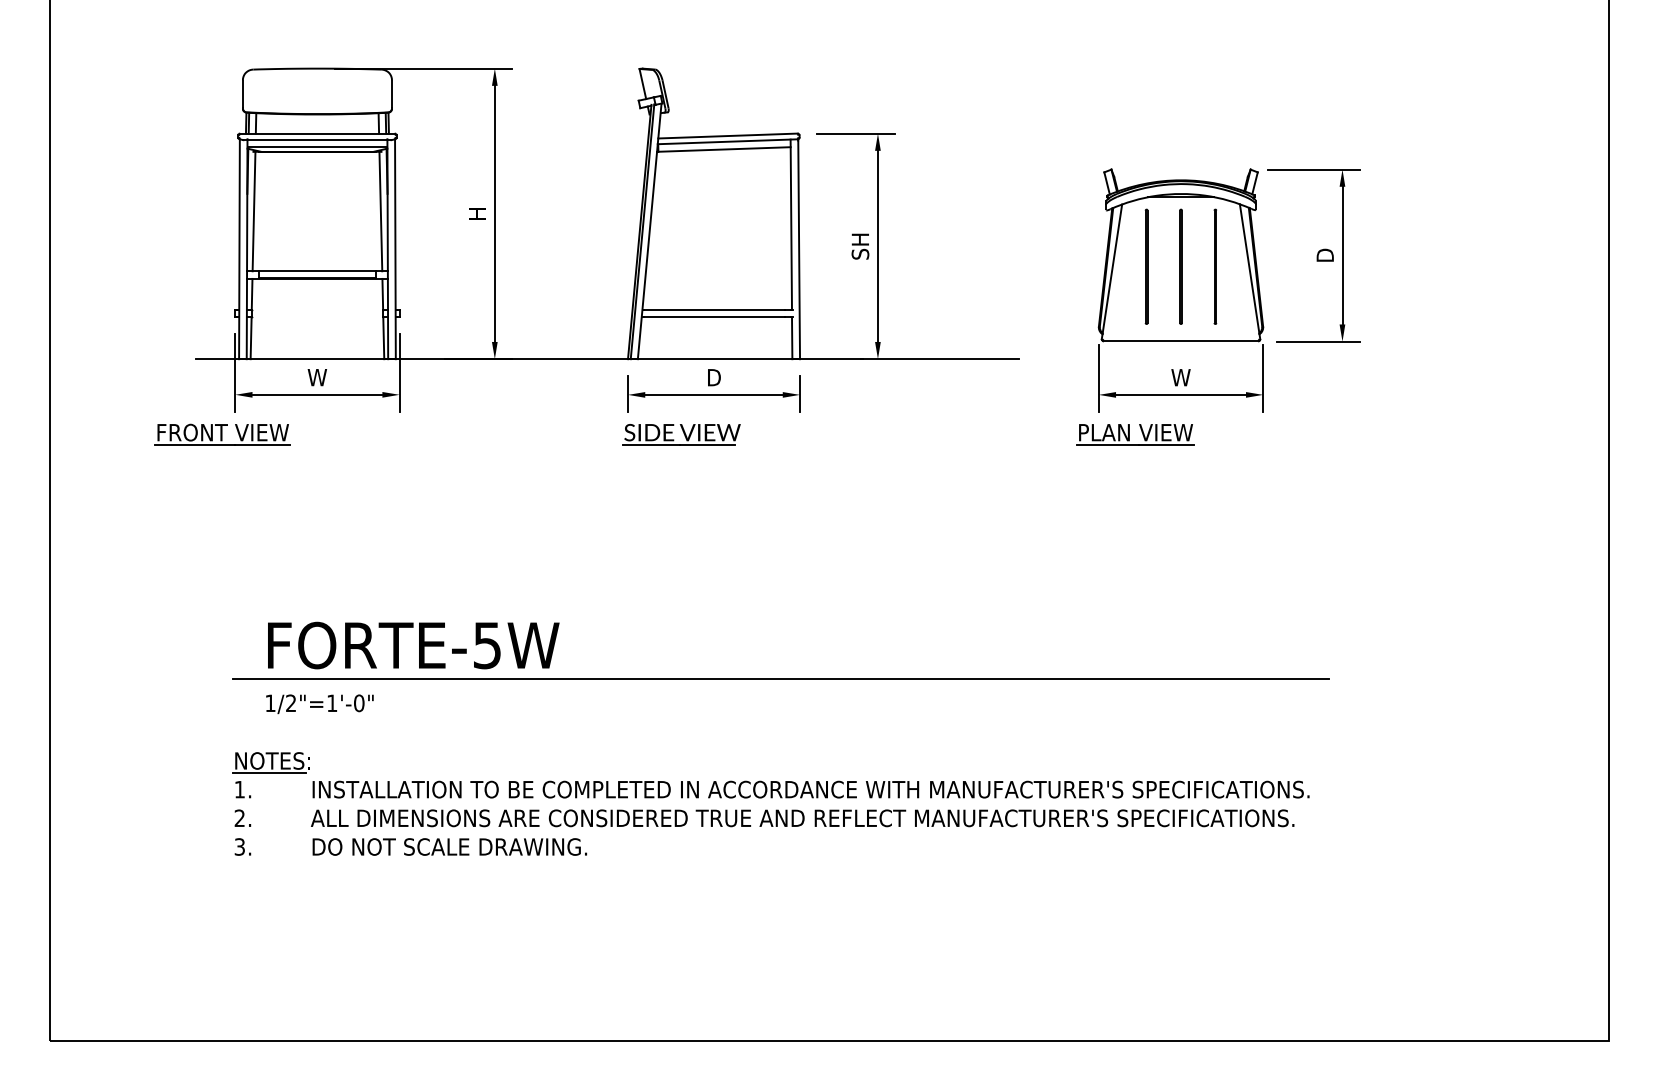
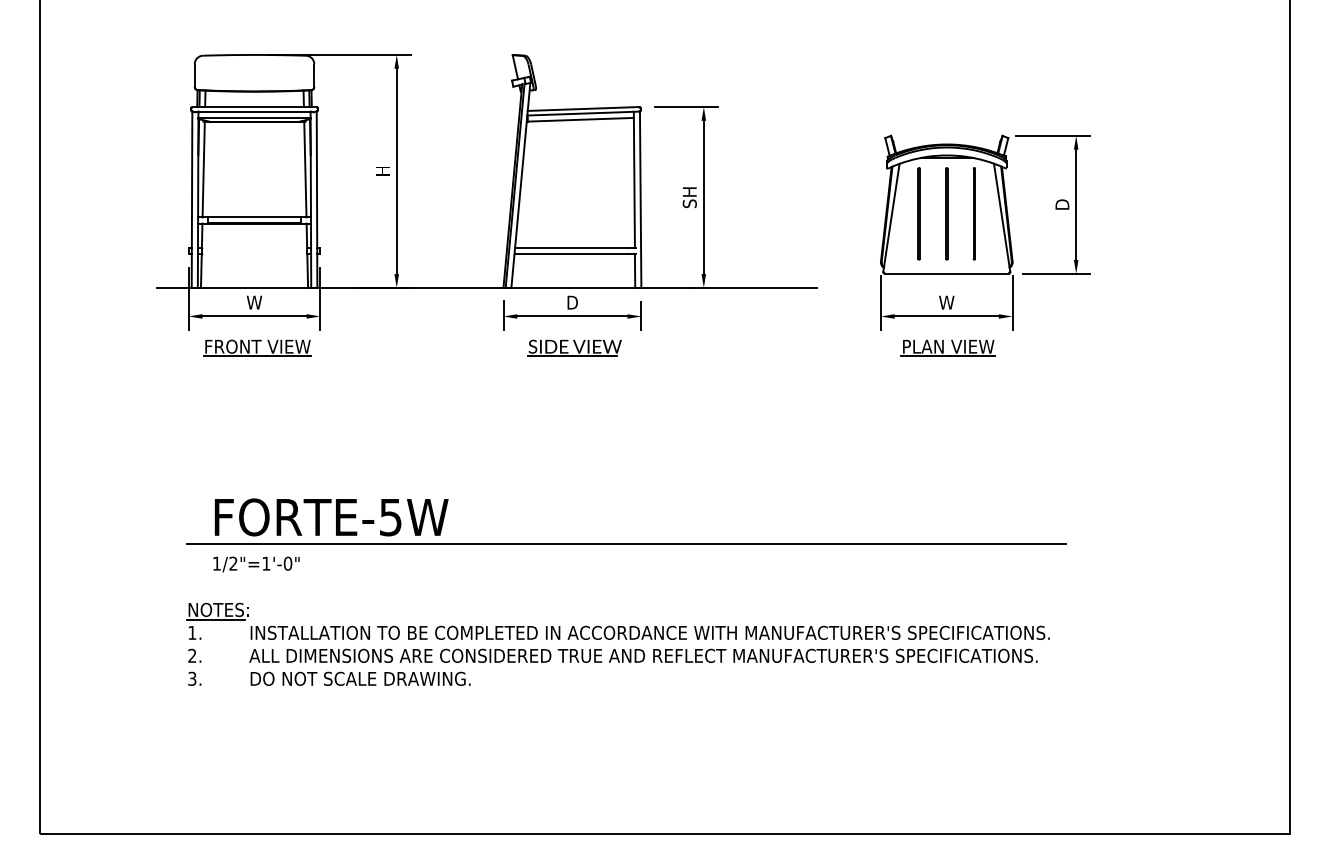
part: (222, 433) -> (257, 347), moved
part: (681, 433) -> (574, 347), moved
part: (1134, 433) -> (947, 347), moved

